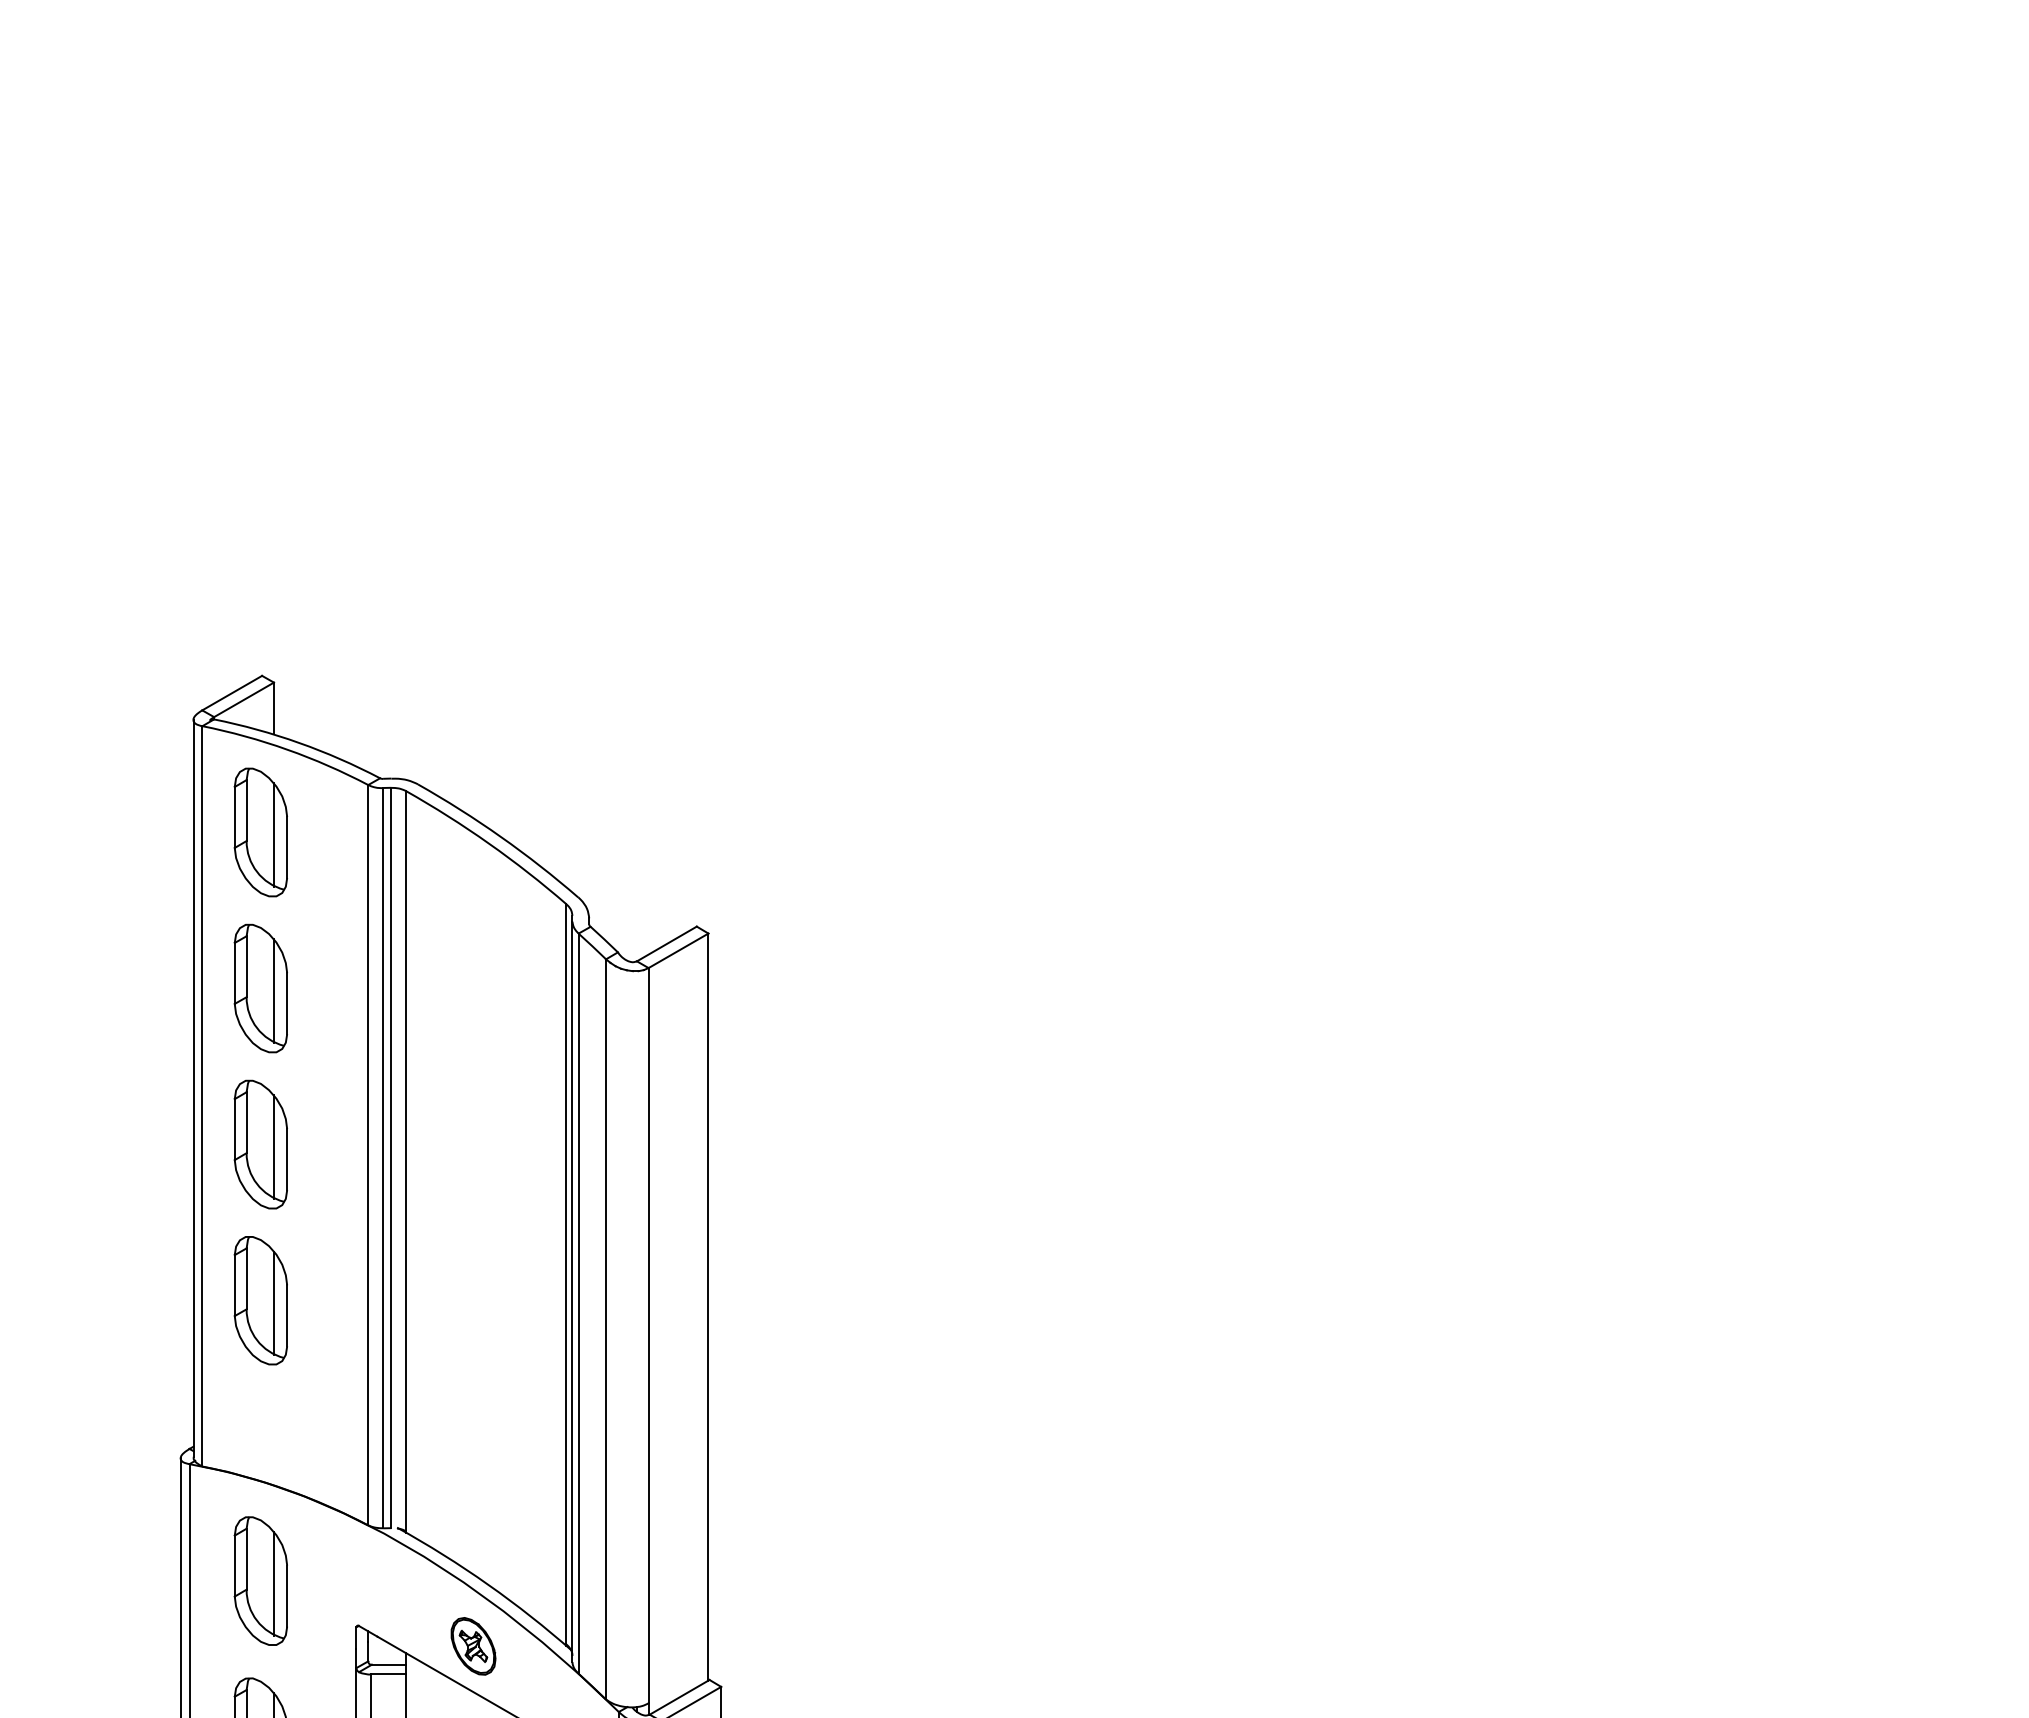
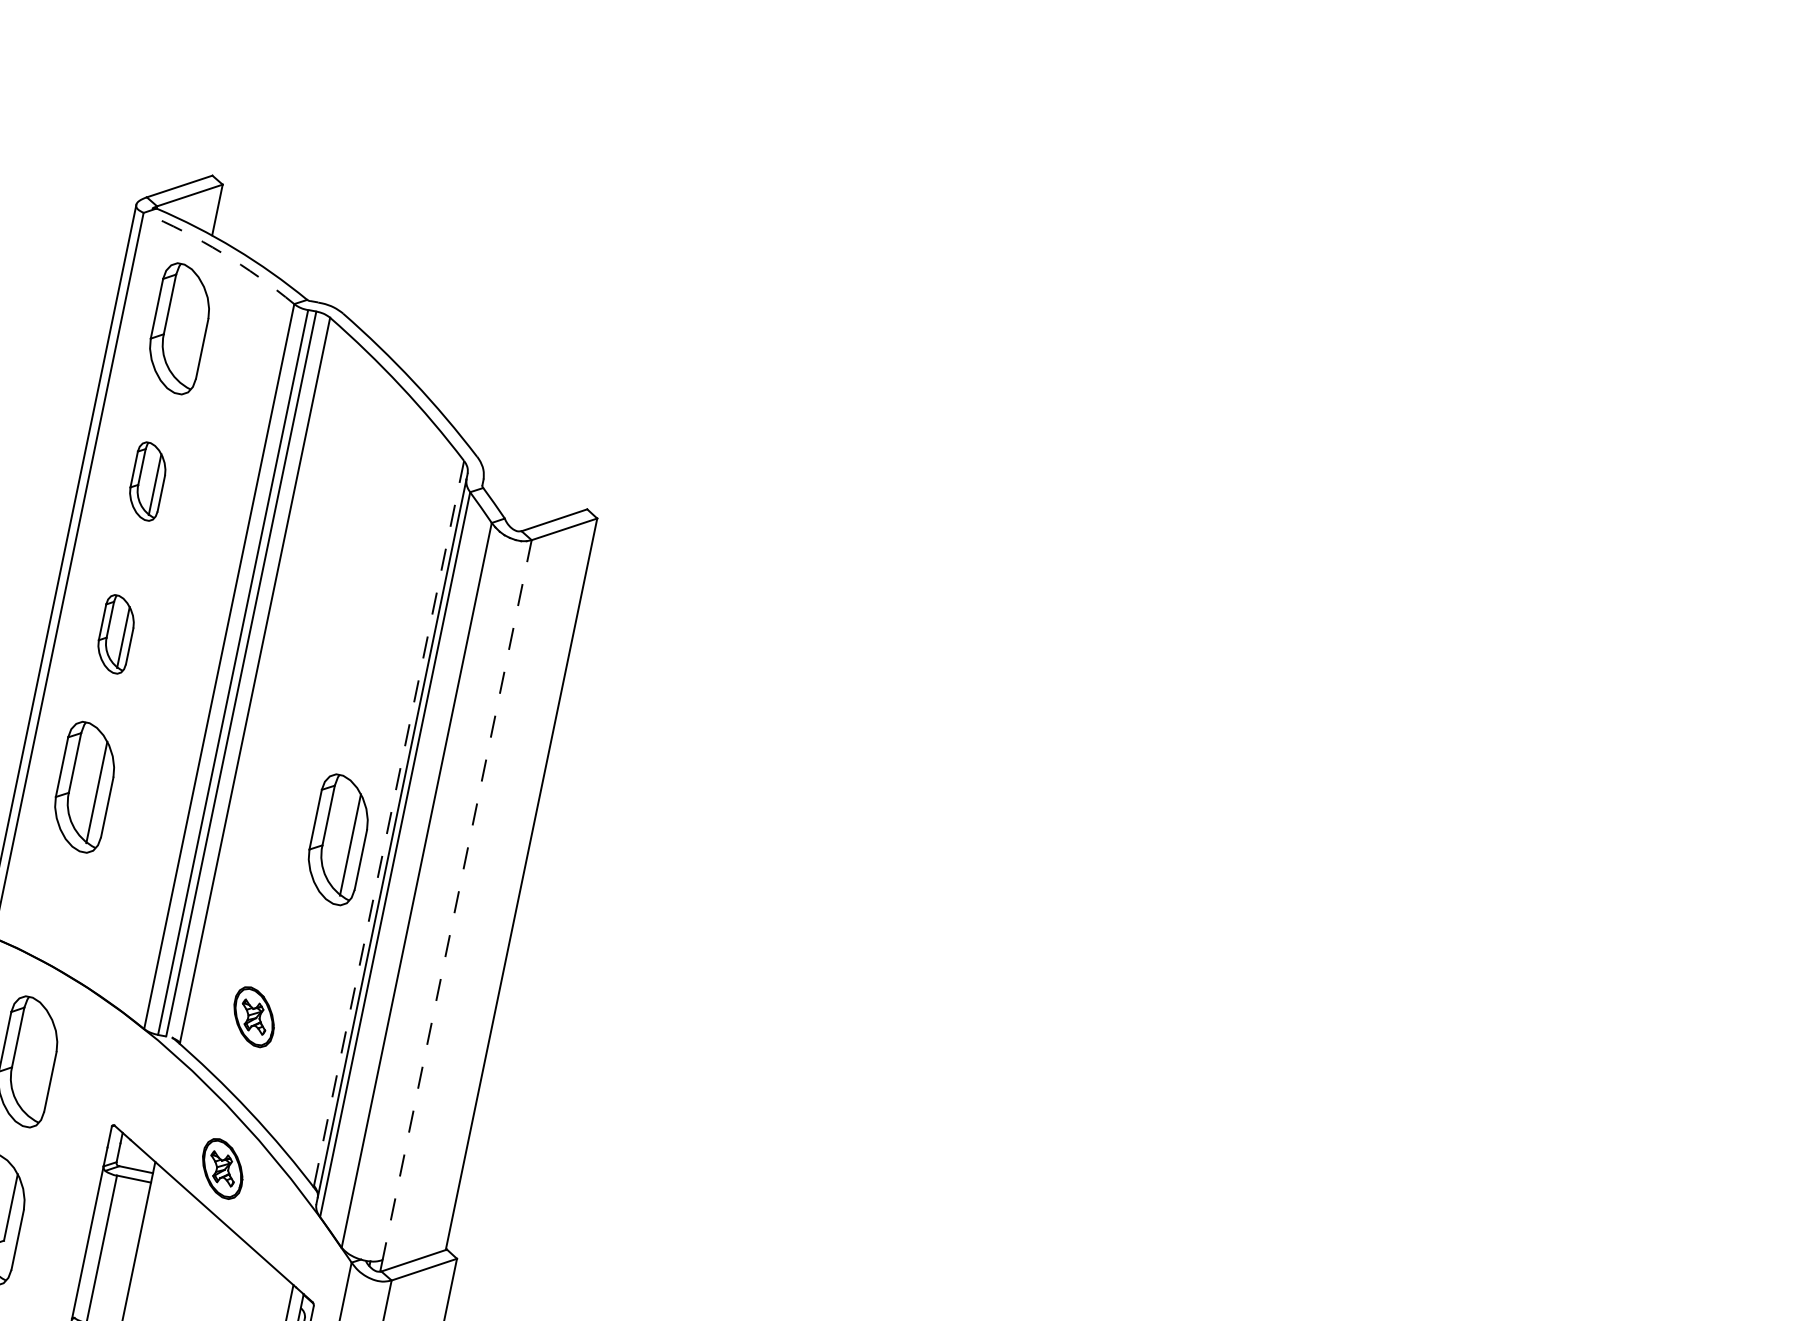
arc: (287, 749) -> (222, 252), solid -> dashed
line: (273, 834) -> (191, 333), removed
part: (260, 988) -> (147, 481), size x0.6
part: (260, 1144) -> (115, 634), size x0.6
line: (566, 1274) -> (389, 823), solid -> dashed
part: (519, 1300) -> (337, 839), added
line: (648, 1335) -> (457, 899), solid -> dashed
part: (473, 1491) -> (254, 1017), added
line: (273, 1583) -> (39, 1066), removed

